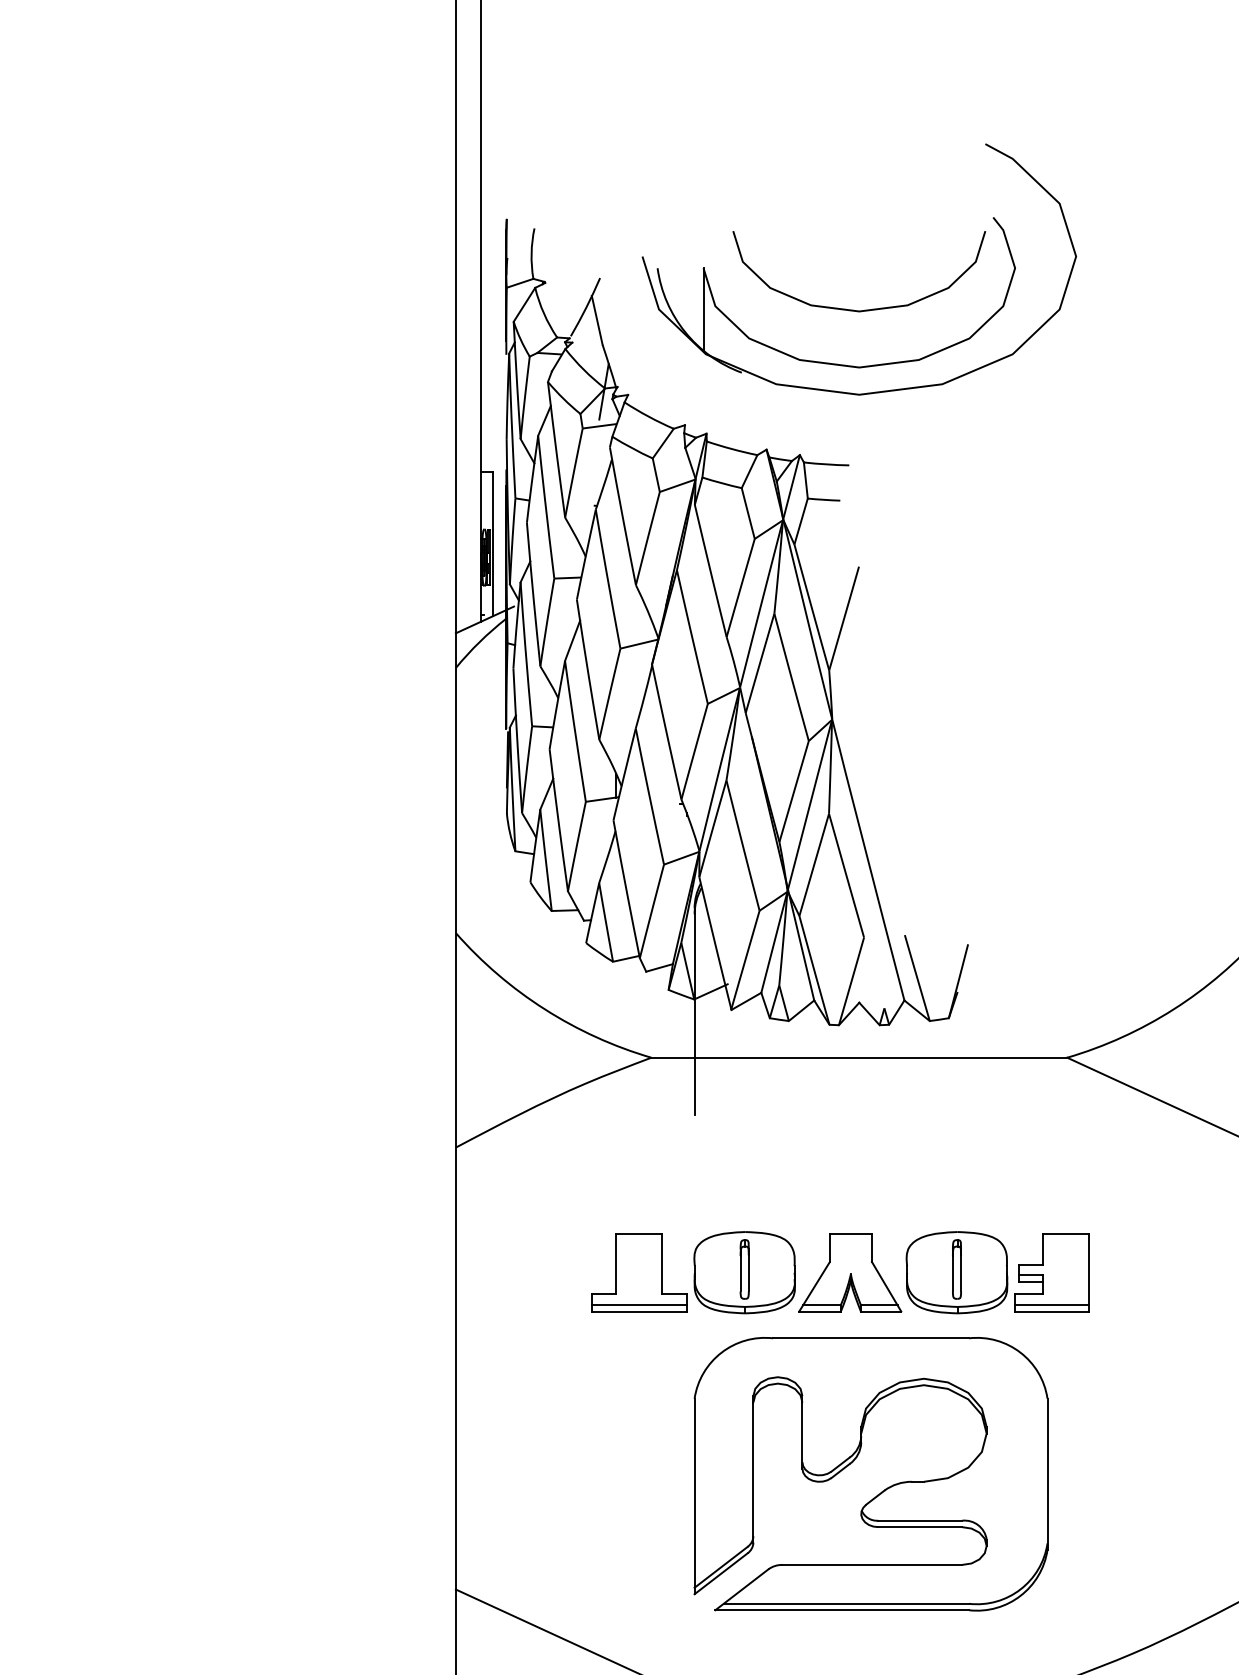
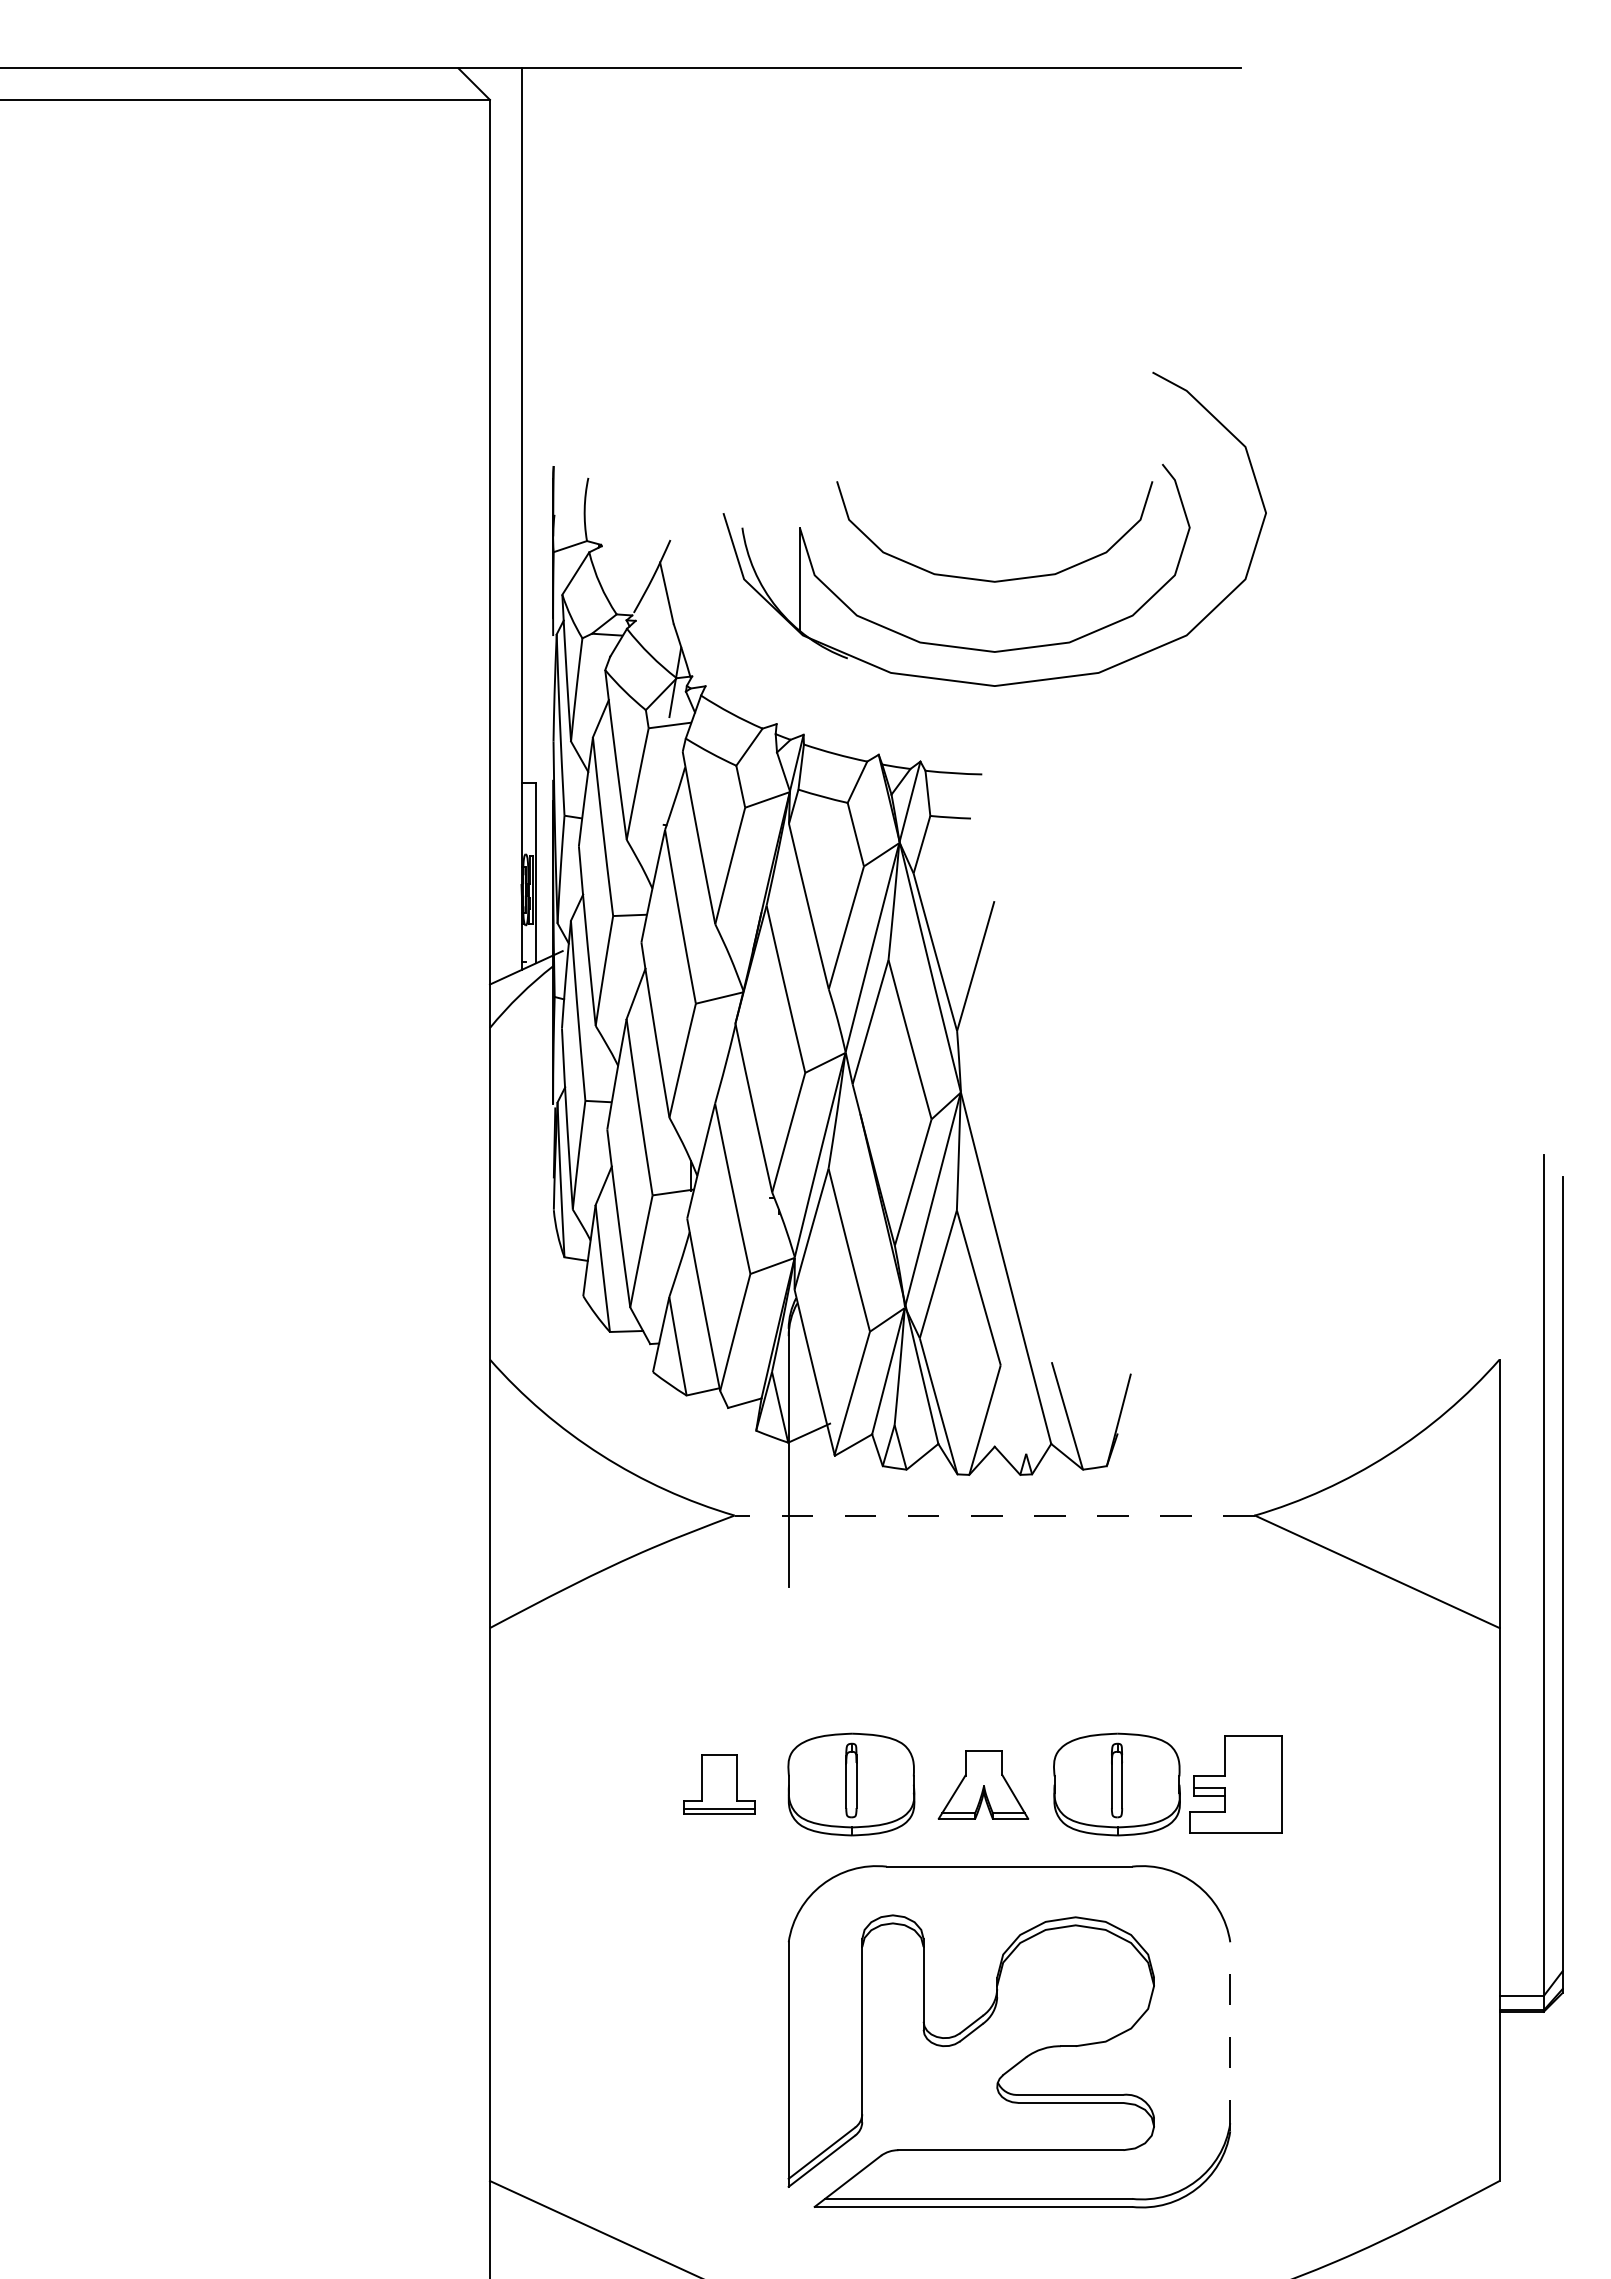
line: (859, 1057) -> (994, 1515), solid -> dashed
part: (639, 1272) -> (719, 1784), size x0.6
part: (850, 1272) -> (983, 1784), size x0.7
line: (1051, 1305) -> (1235, 1825), removed
line: (1047, 1474) -> (1230, 2036), solid -> dashed

